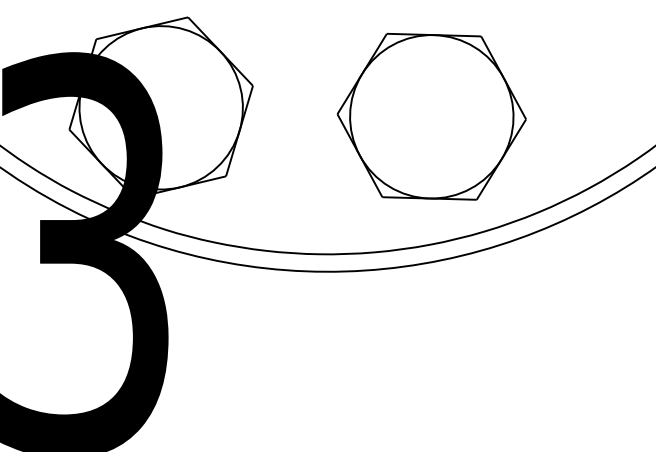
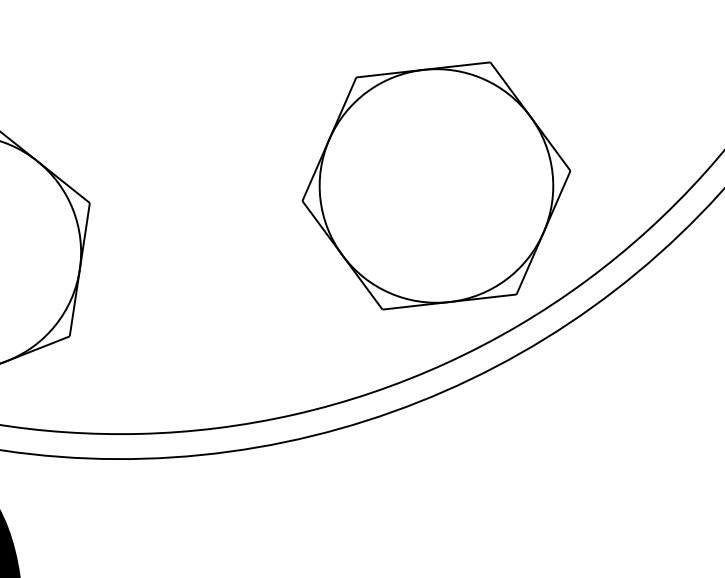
part: (431, 116) -> (435, 185), moved

